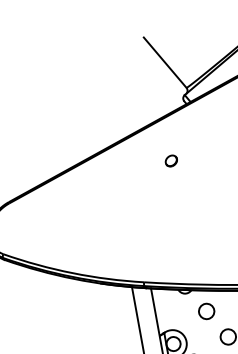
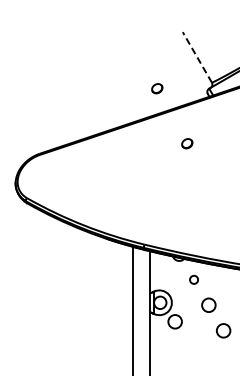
line: (165, 62) -> (197, 57), solid -> dashed
part: (127, 105) -> (157, 88), added
circle: (205, 311) -> (193, 279), size x0.6

